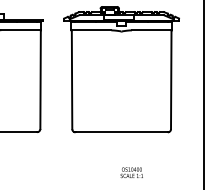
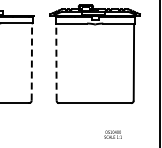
line: (40, 78) -> (31, 61), solid -> dashed
line: (72, 80) -> (56, 62), solid -> dashed
text: (131, 172) -> (112, 134), moved

